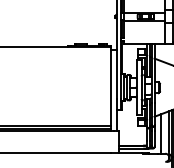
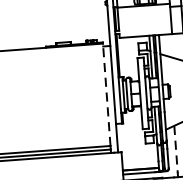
line: (111, 86) -> (107, 94), solid -> dashed
line: (161, 132) -> (176, 149), solid -> dashed

